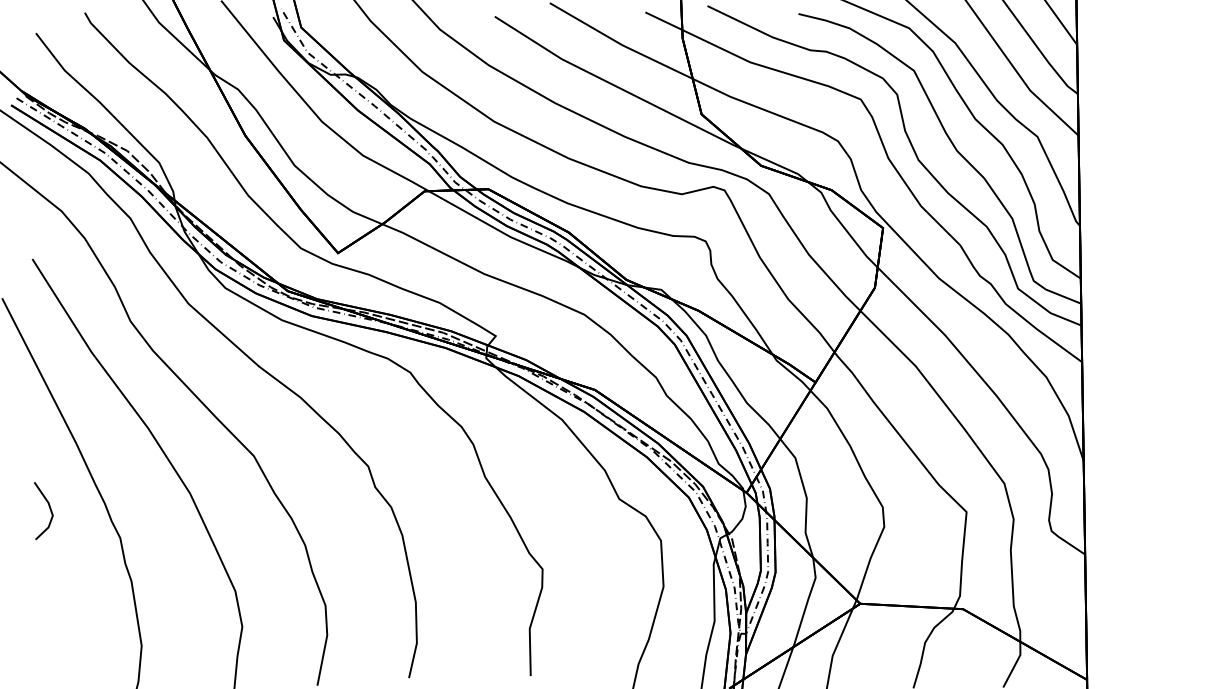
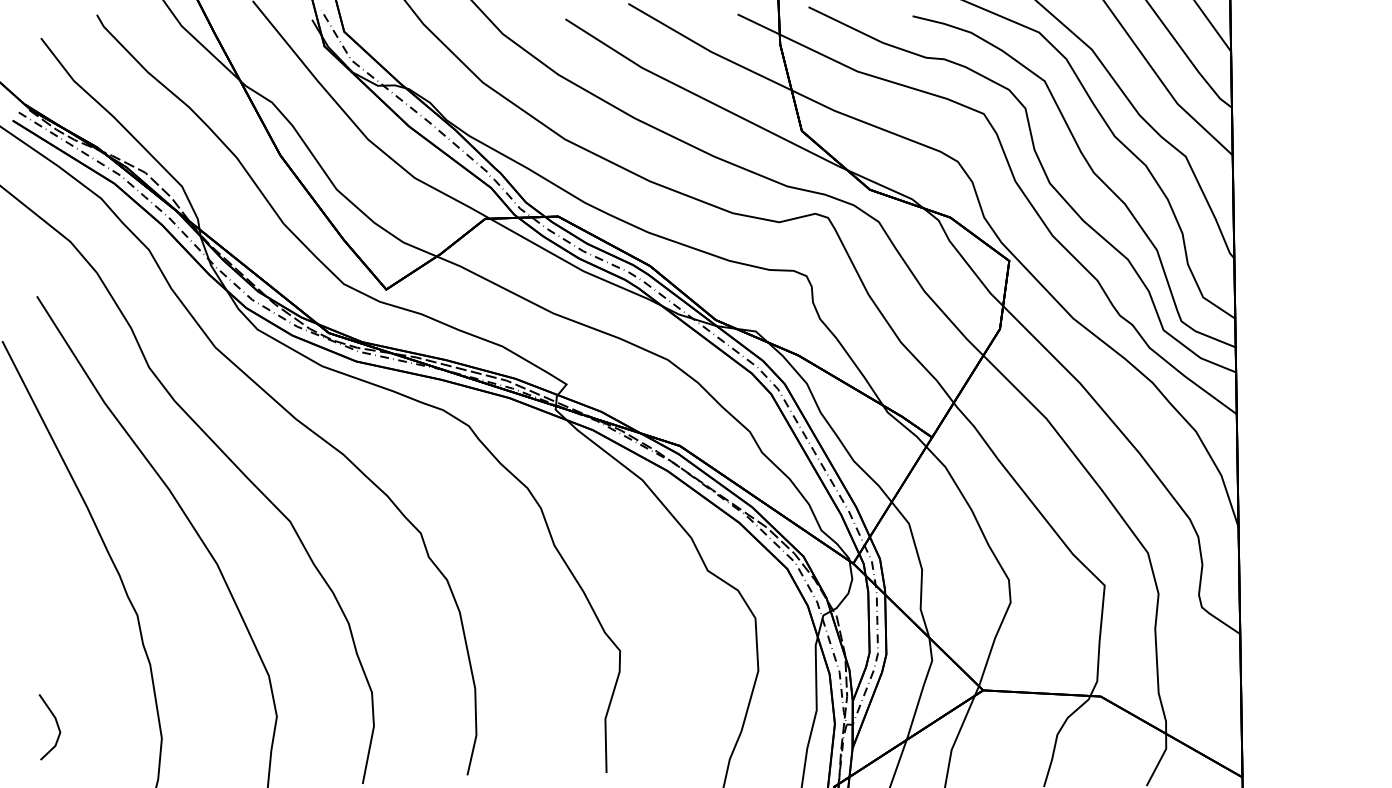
line: (49, 509) -> (56, 725), moved

